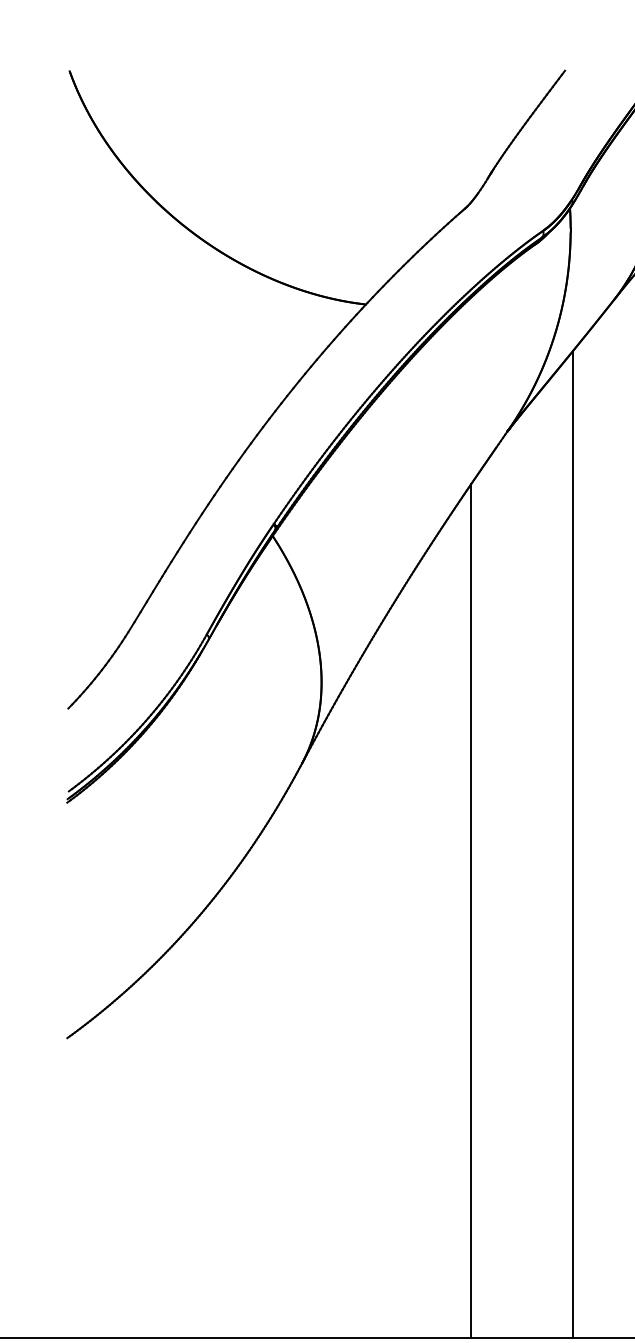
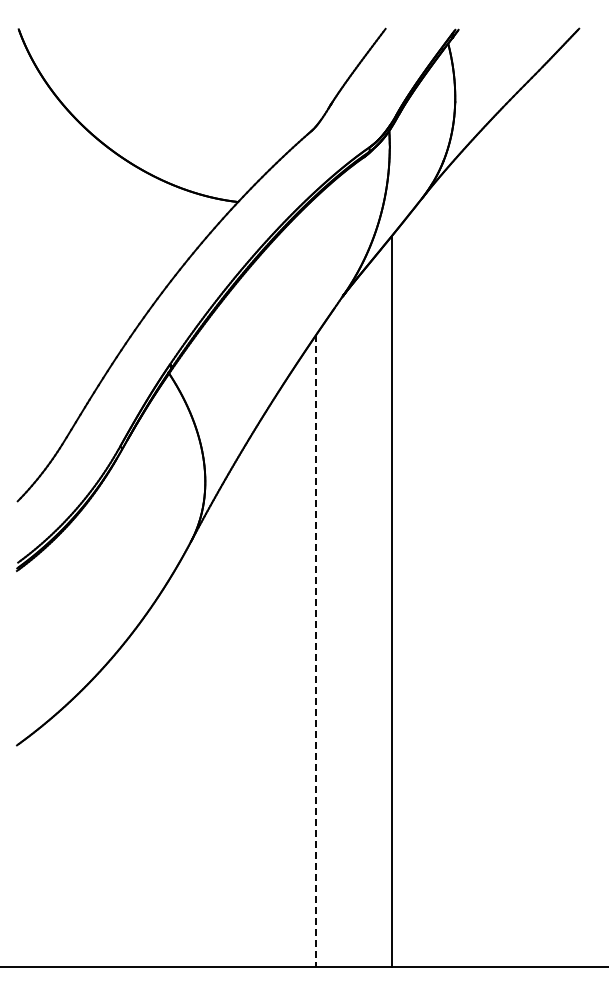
line: (471, 911) -> (316, 651), solid -> dashed

